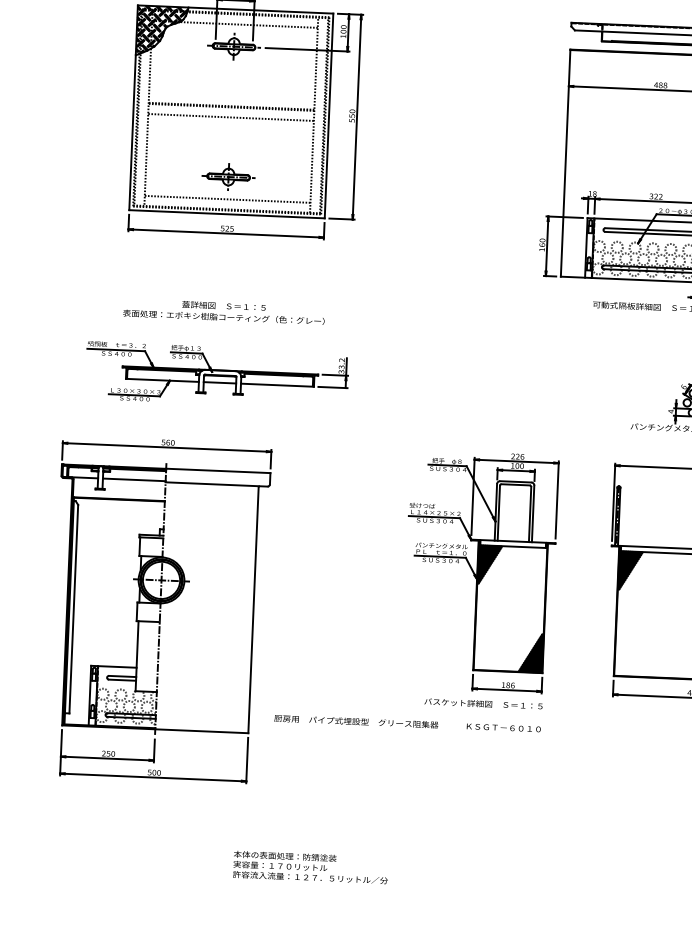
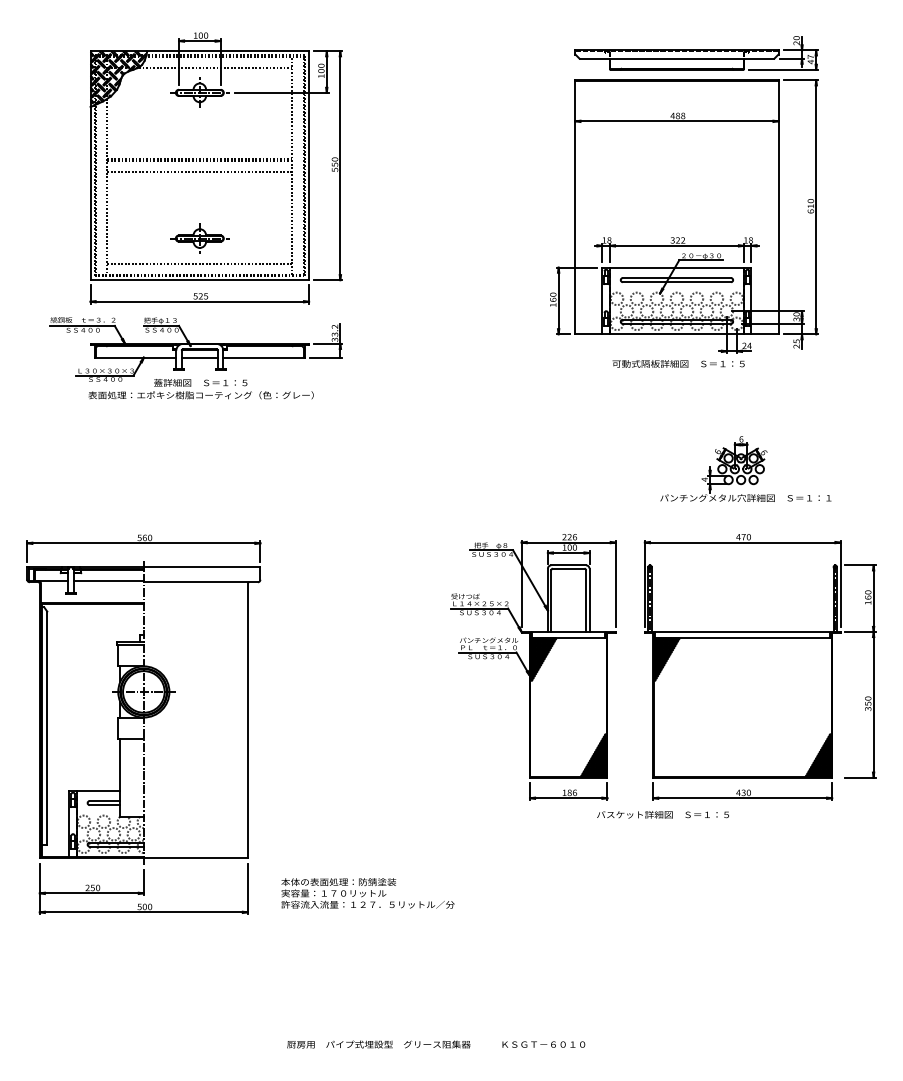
part: (216, 375) -> (195, 349), moved
part: (480, 571) -> (533, 667), moved
text: (483, 703) -> (662, 814), moved
text: (407, 723) -> (436, 1044), moved
text: (310, 867) -> (367, 893), moved

